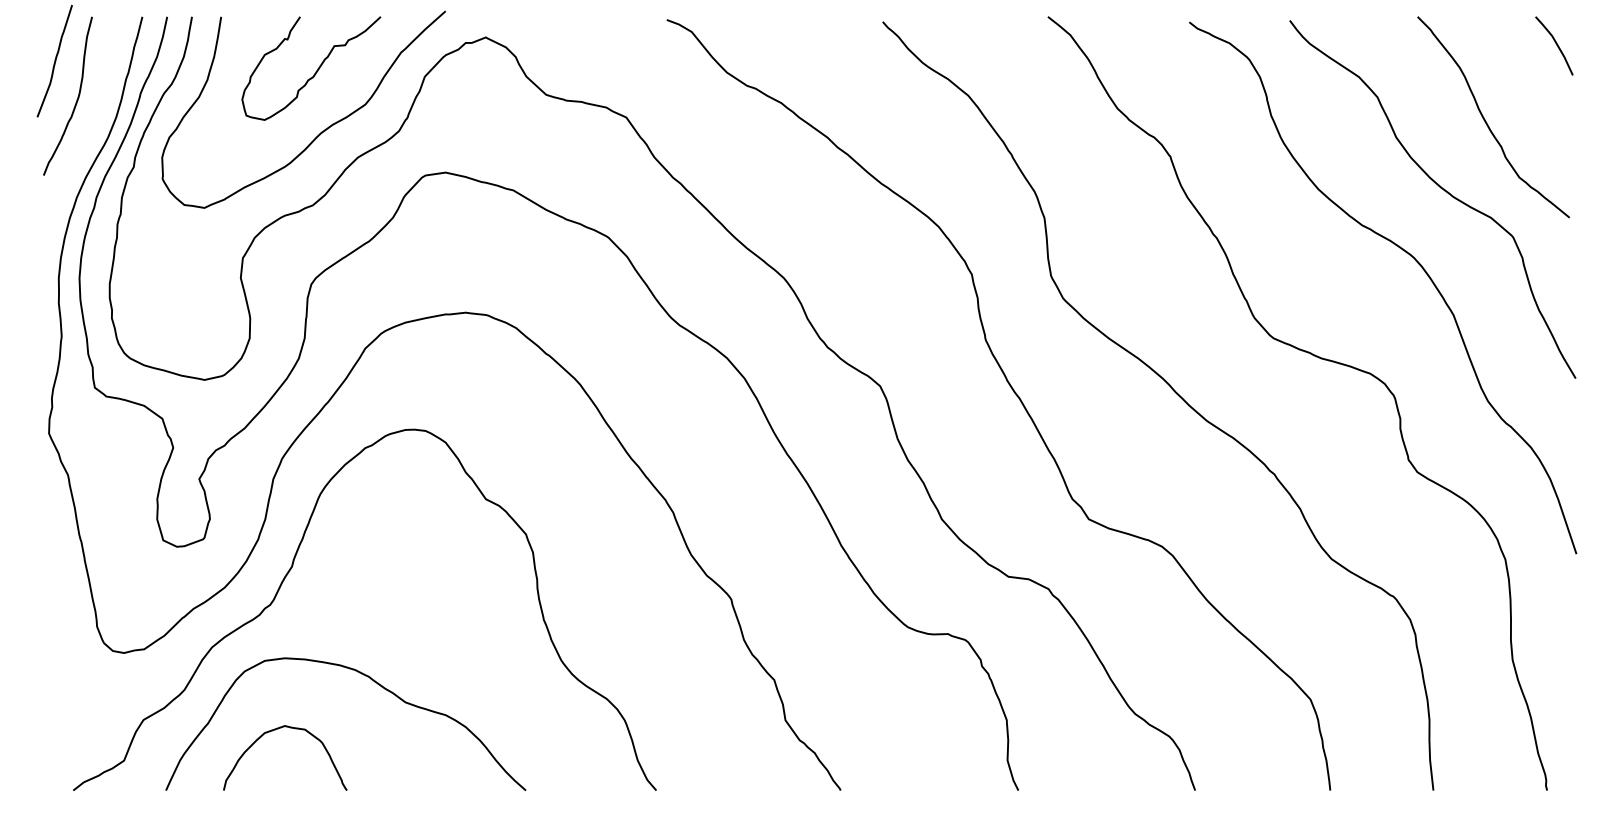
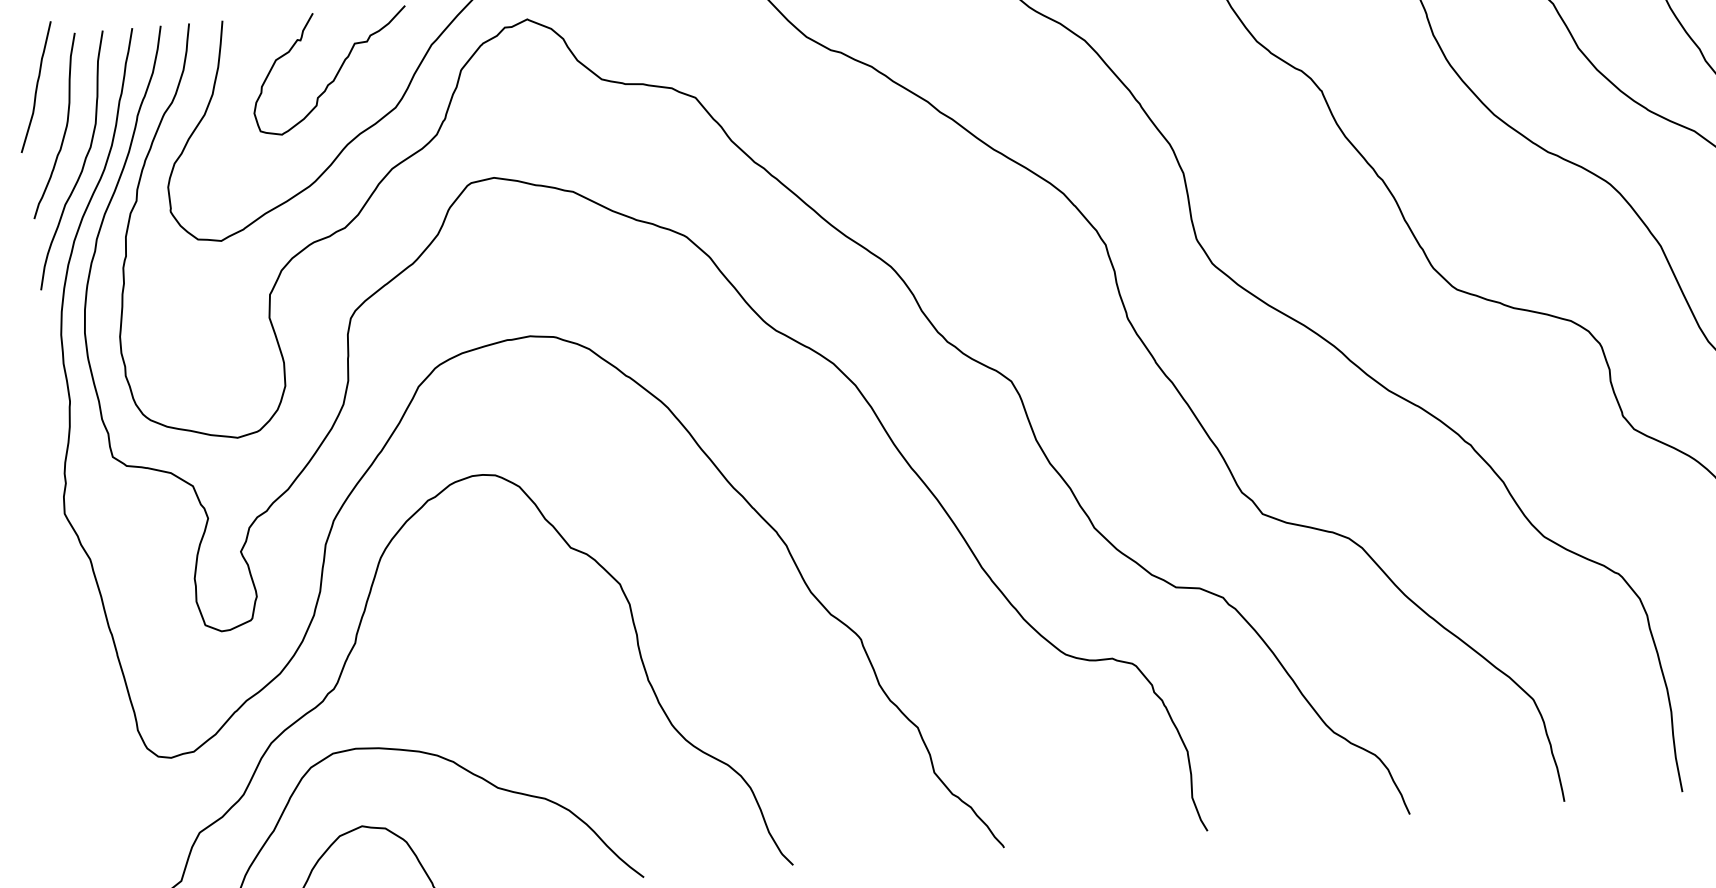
curve: (89, 131) -> (82, 164), added

